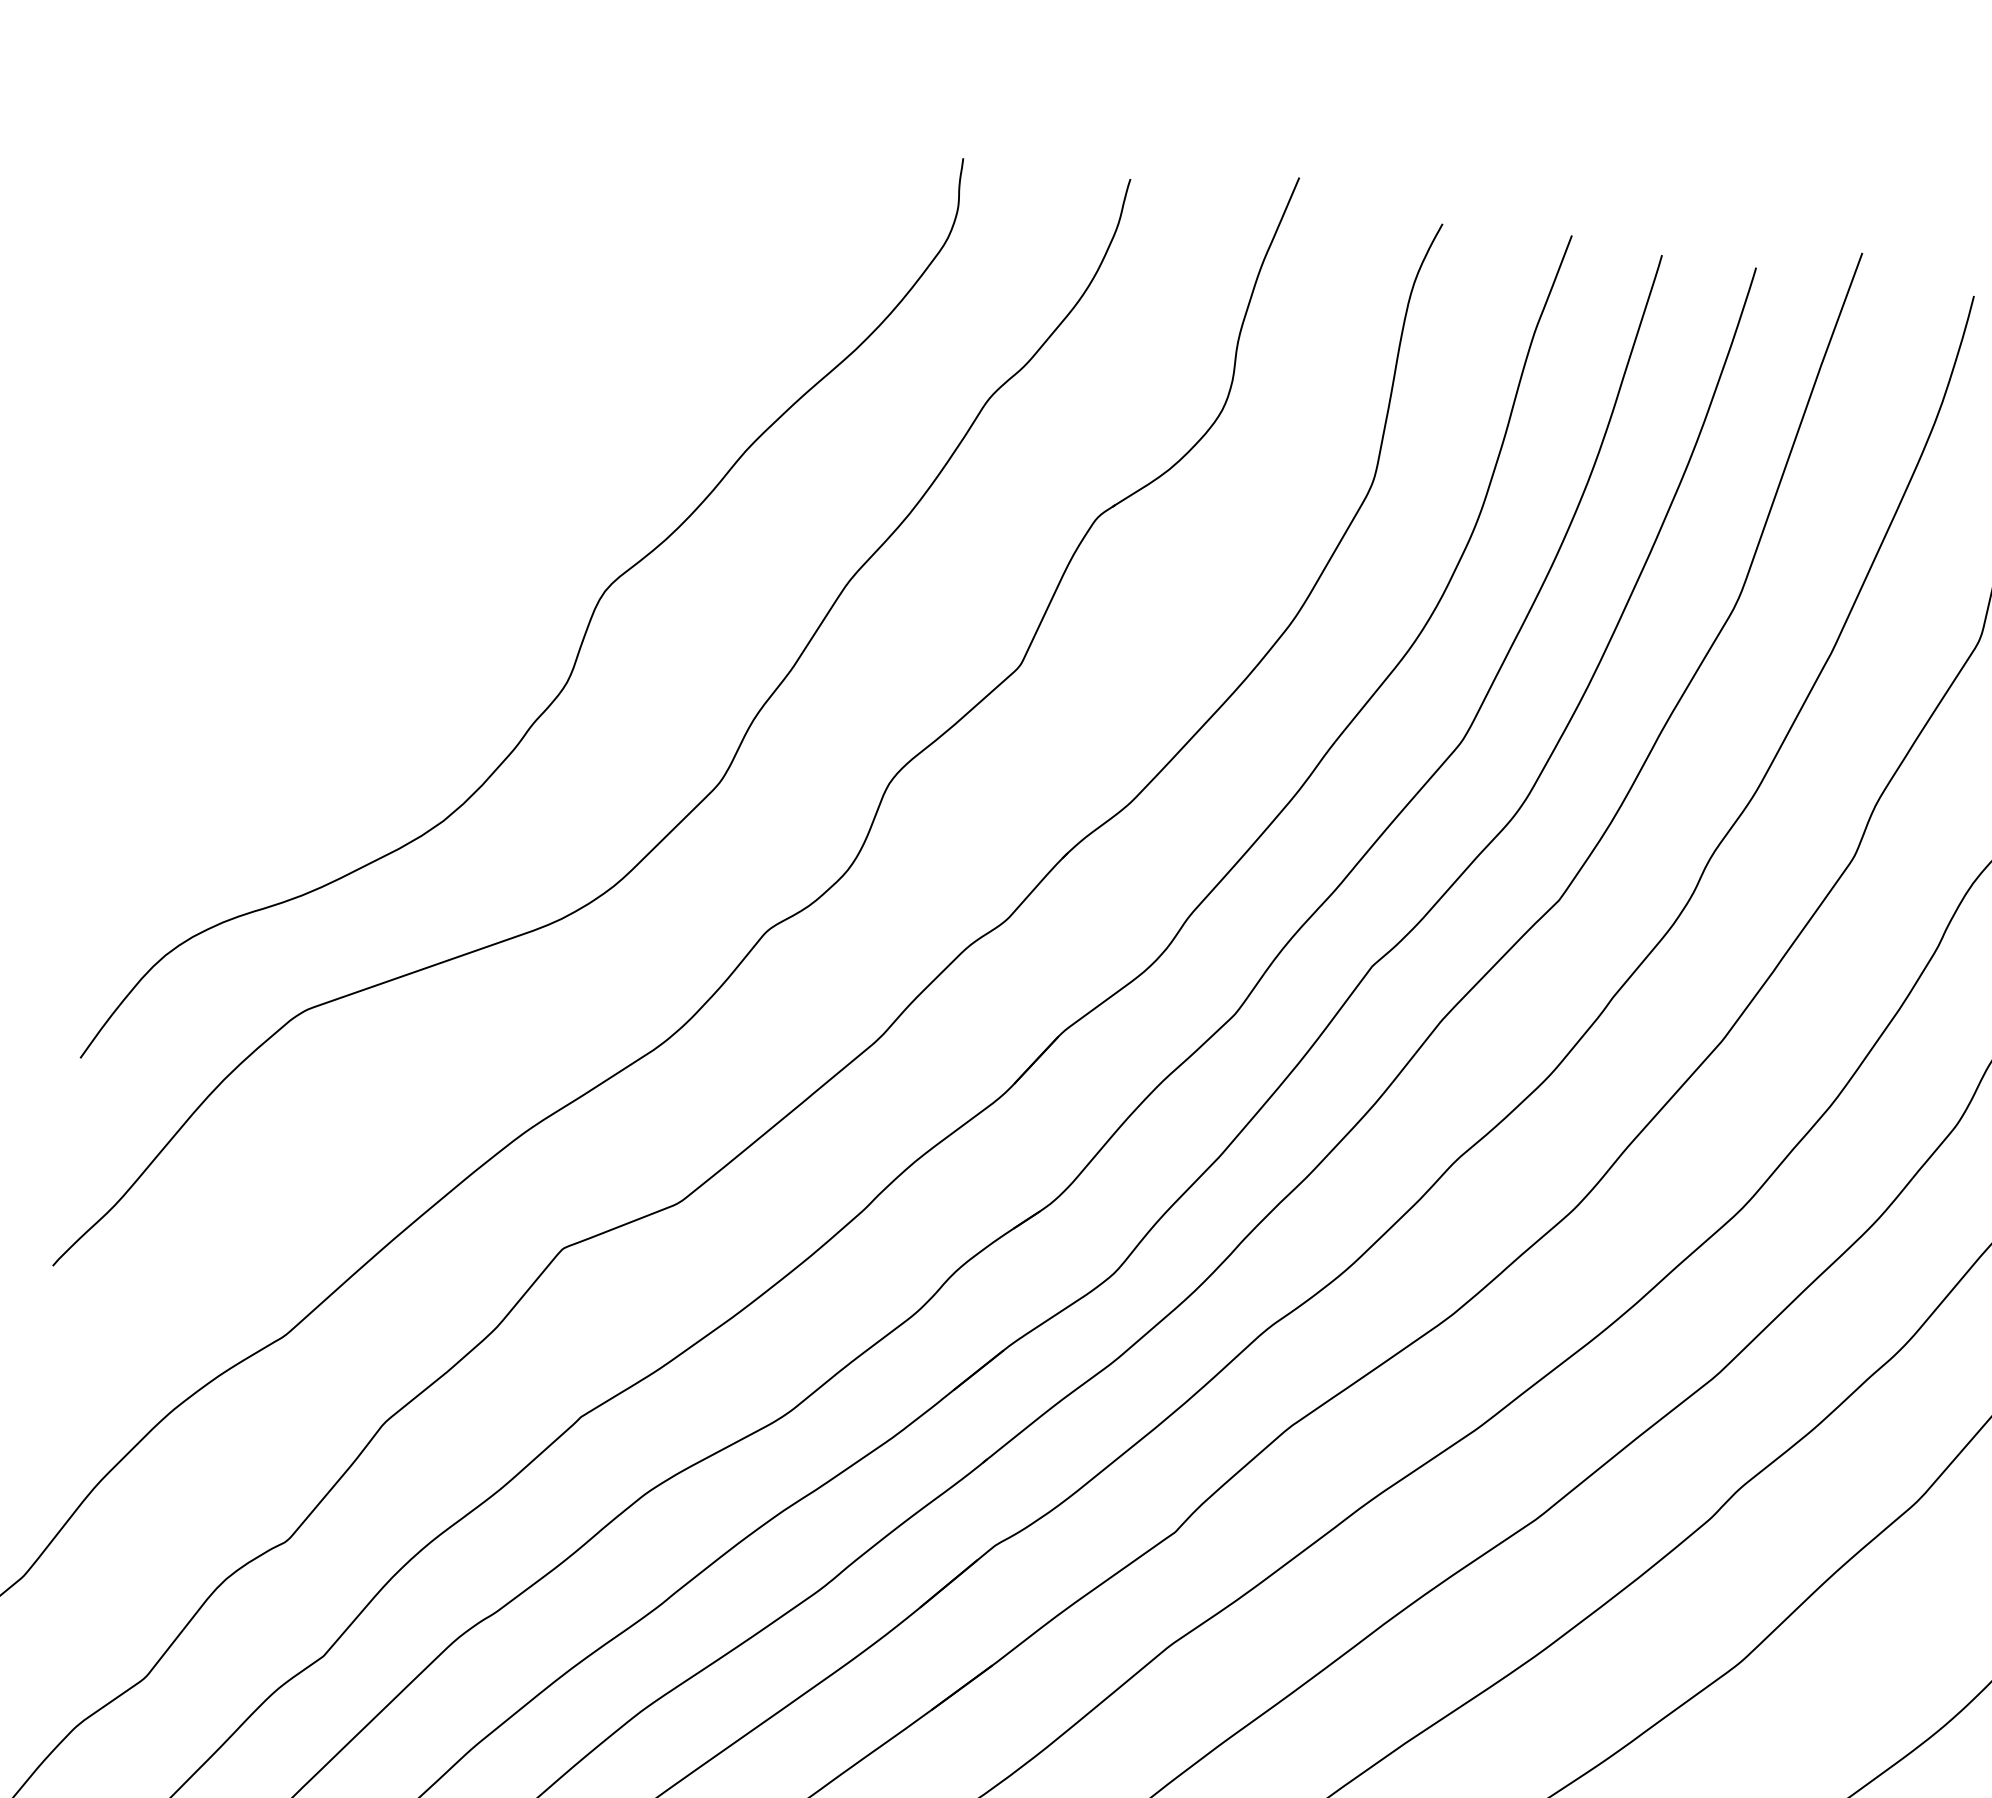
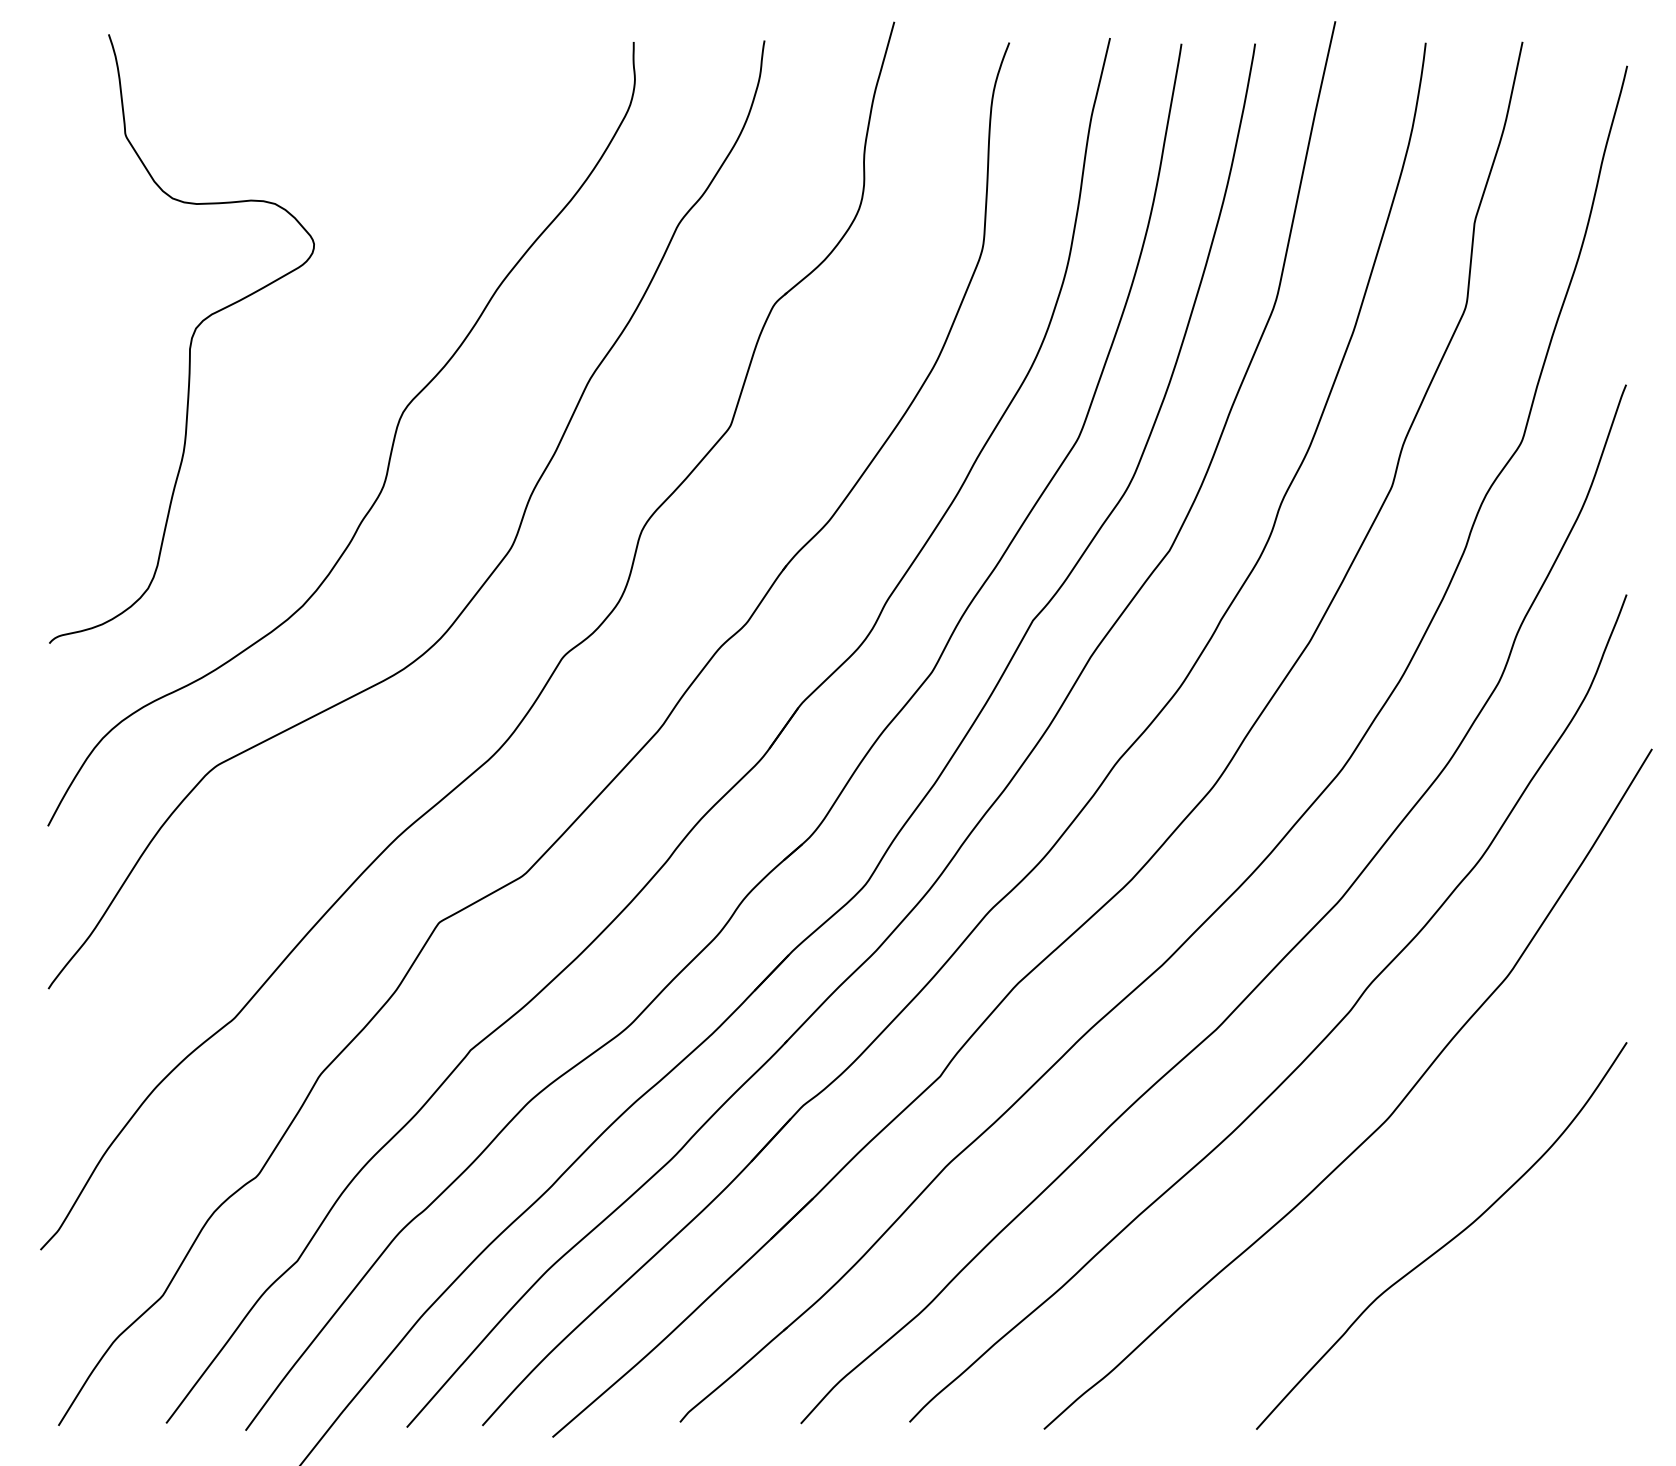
curve: (346, 461) -> (190, 339), added

